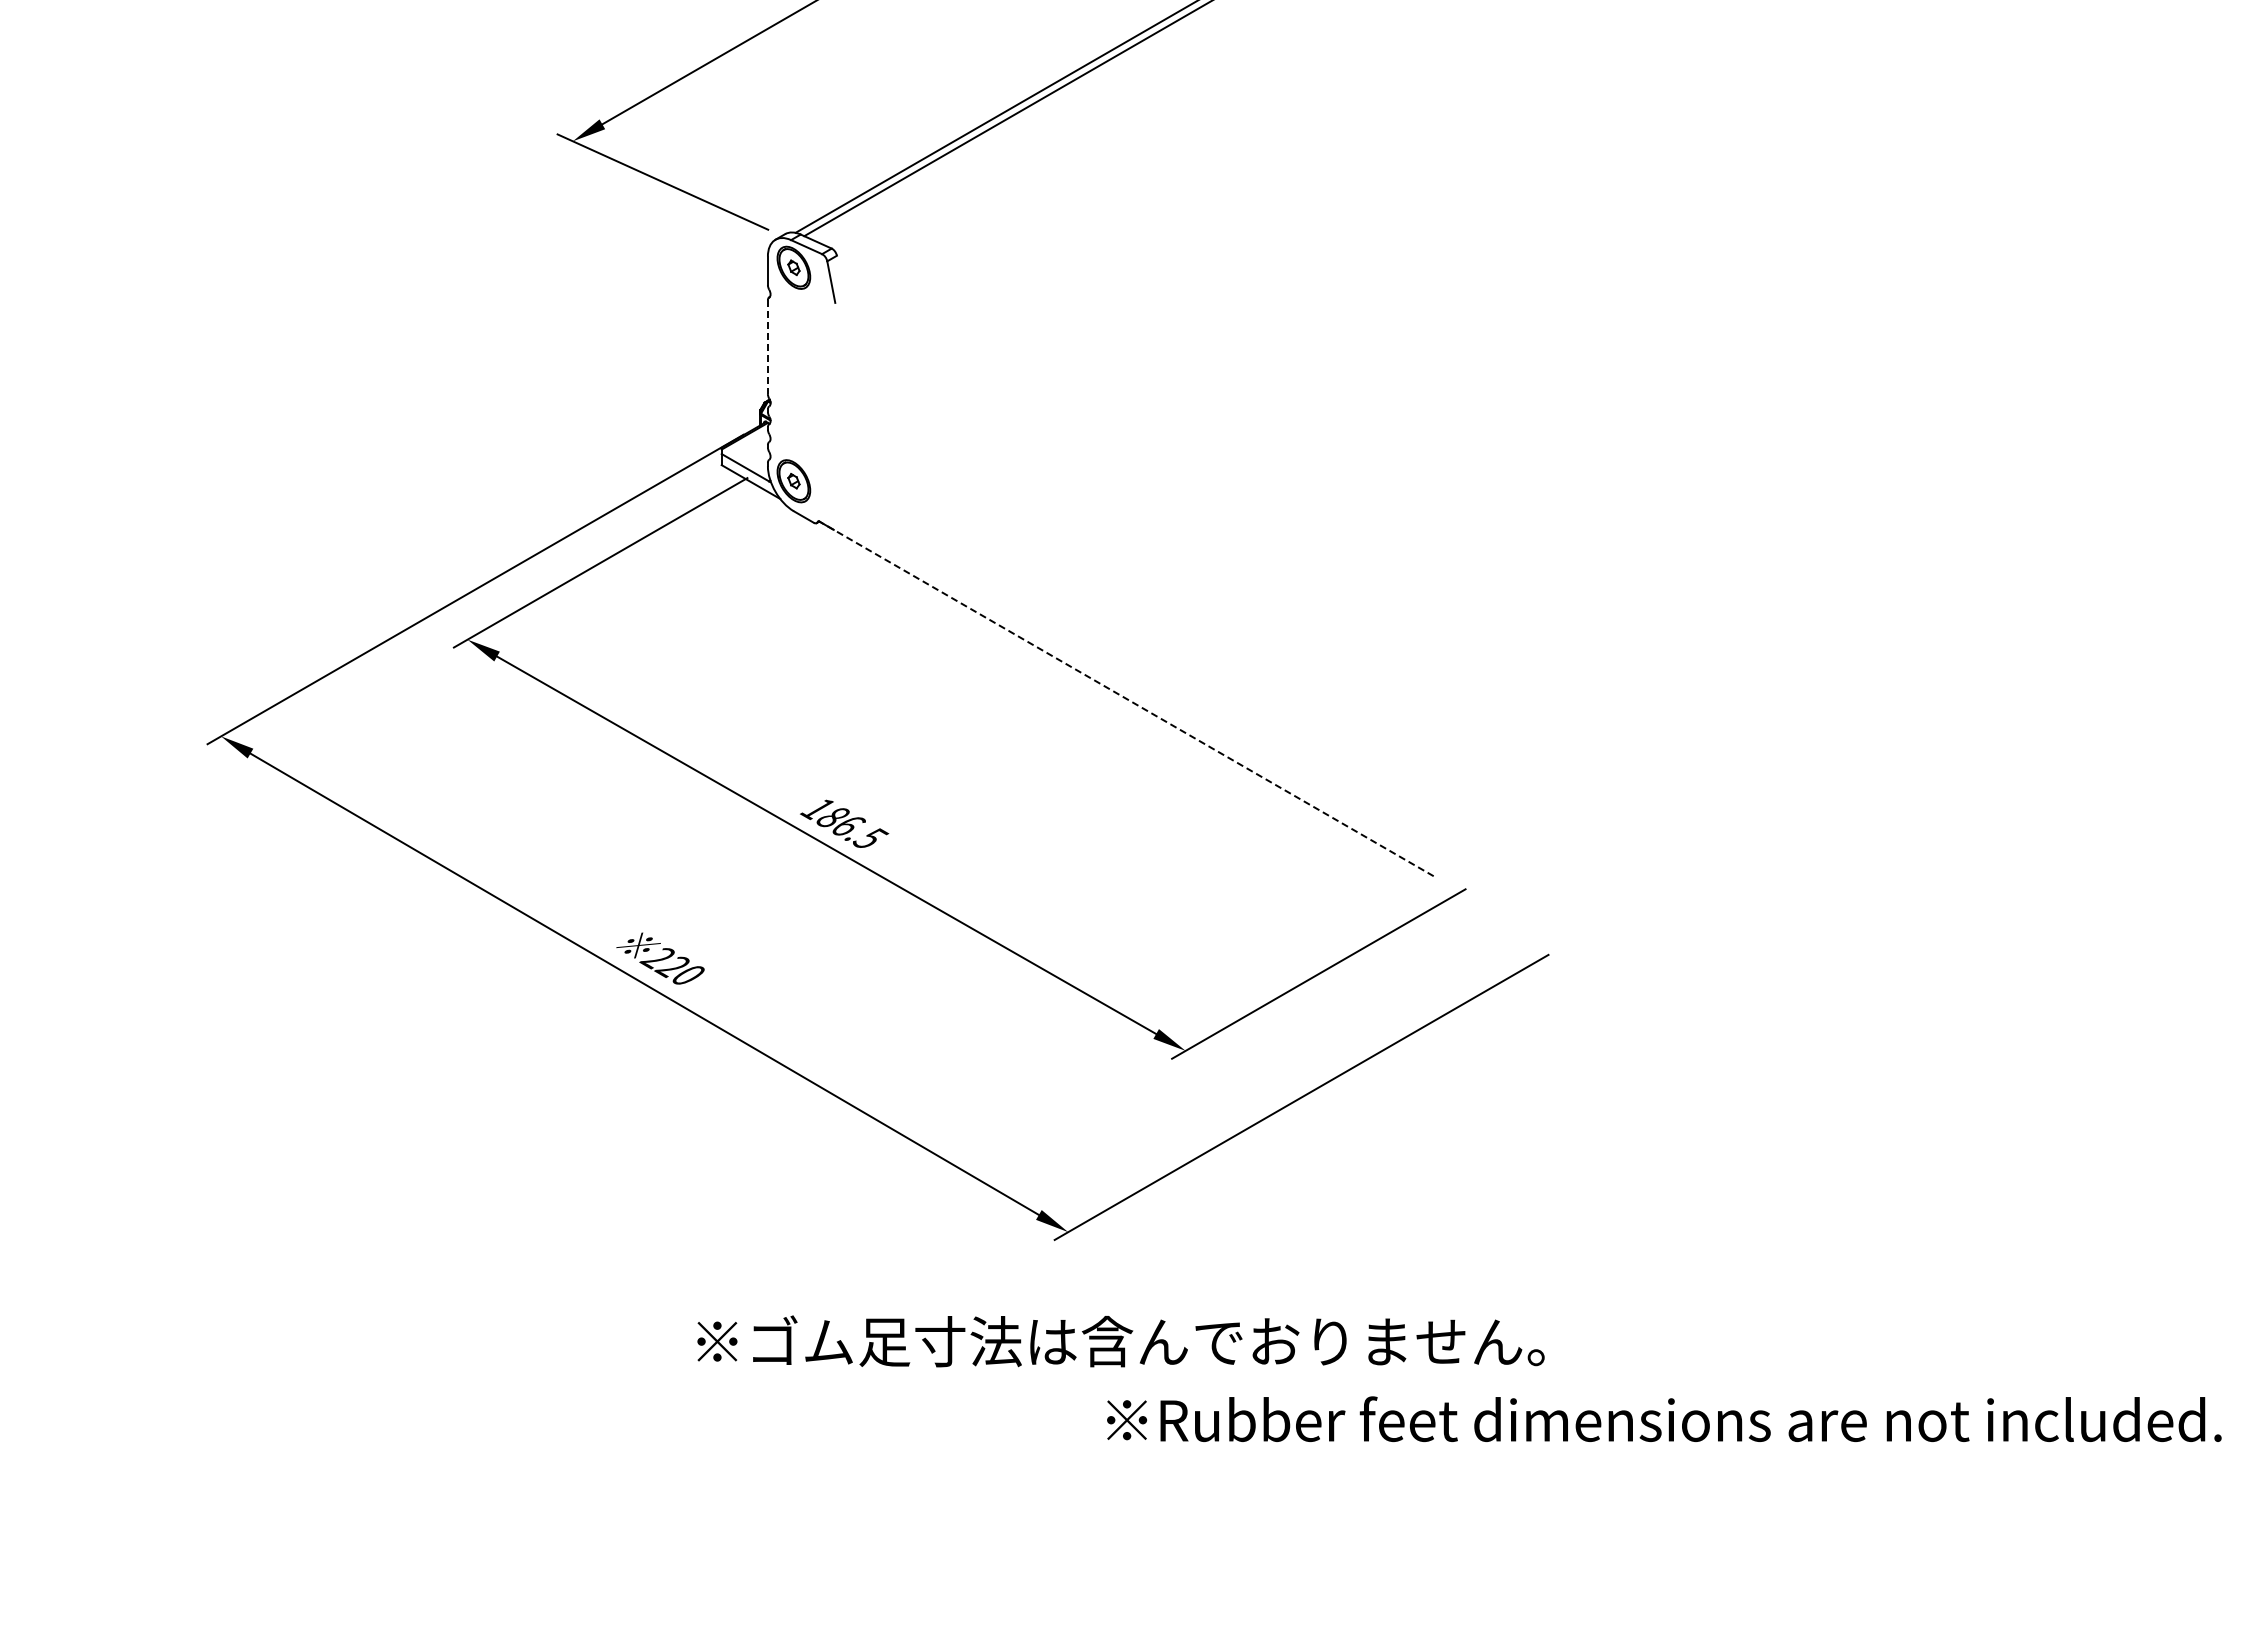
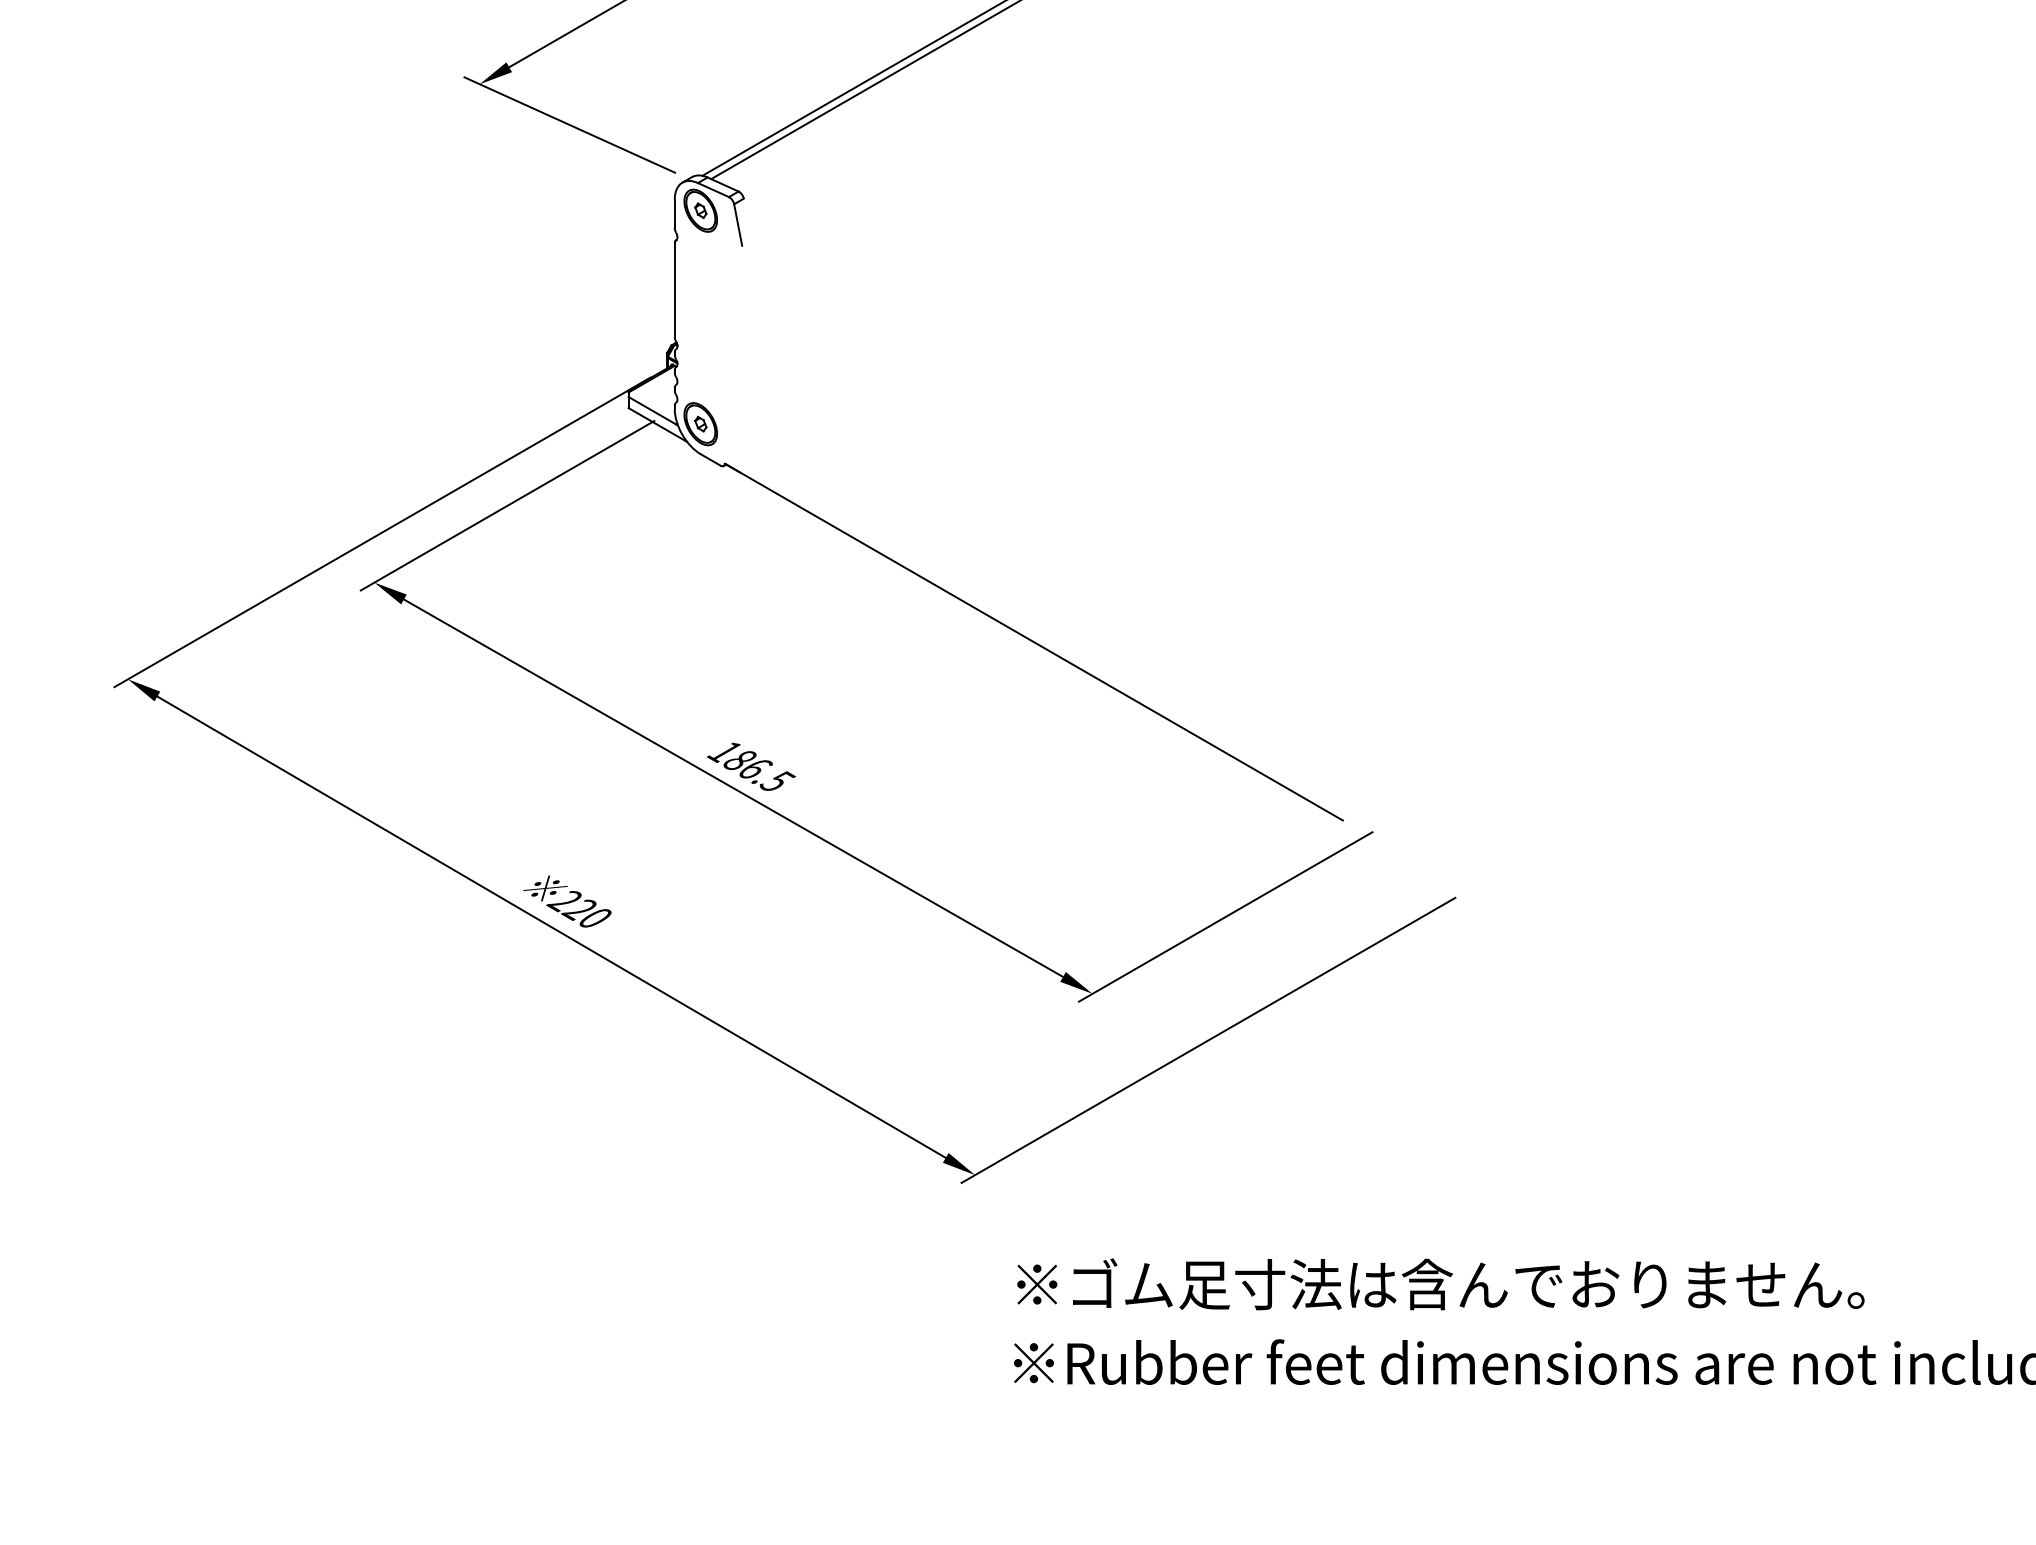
line: (767, 347) -> (674, 290), dashed -> solid
line: (1126, 699) -> (1033, 642), dashed -> solid
text: (1120, 1341) -> (1440, 1284), moved

